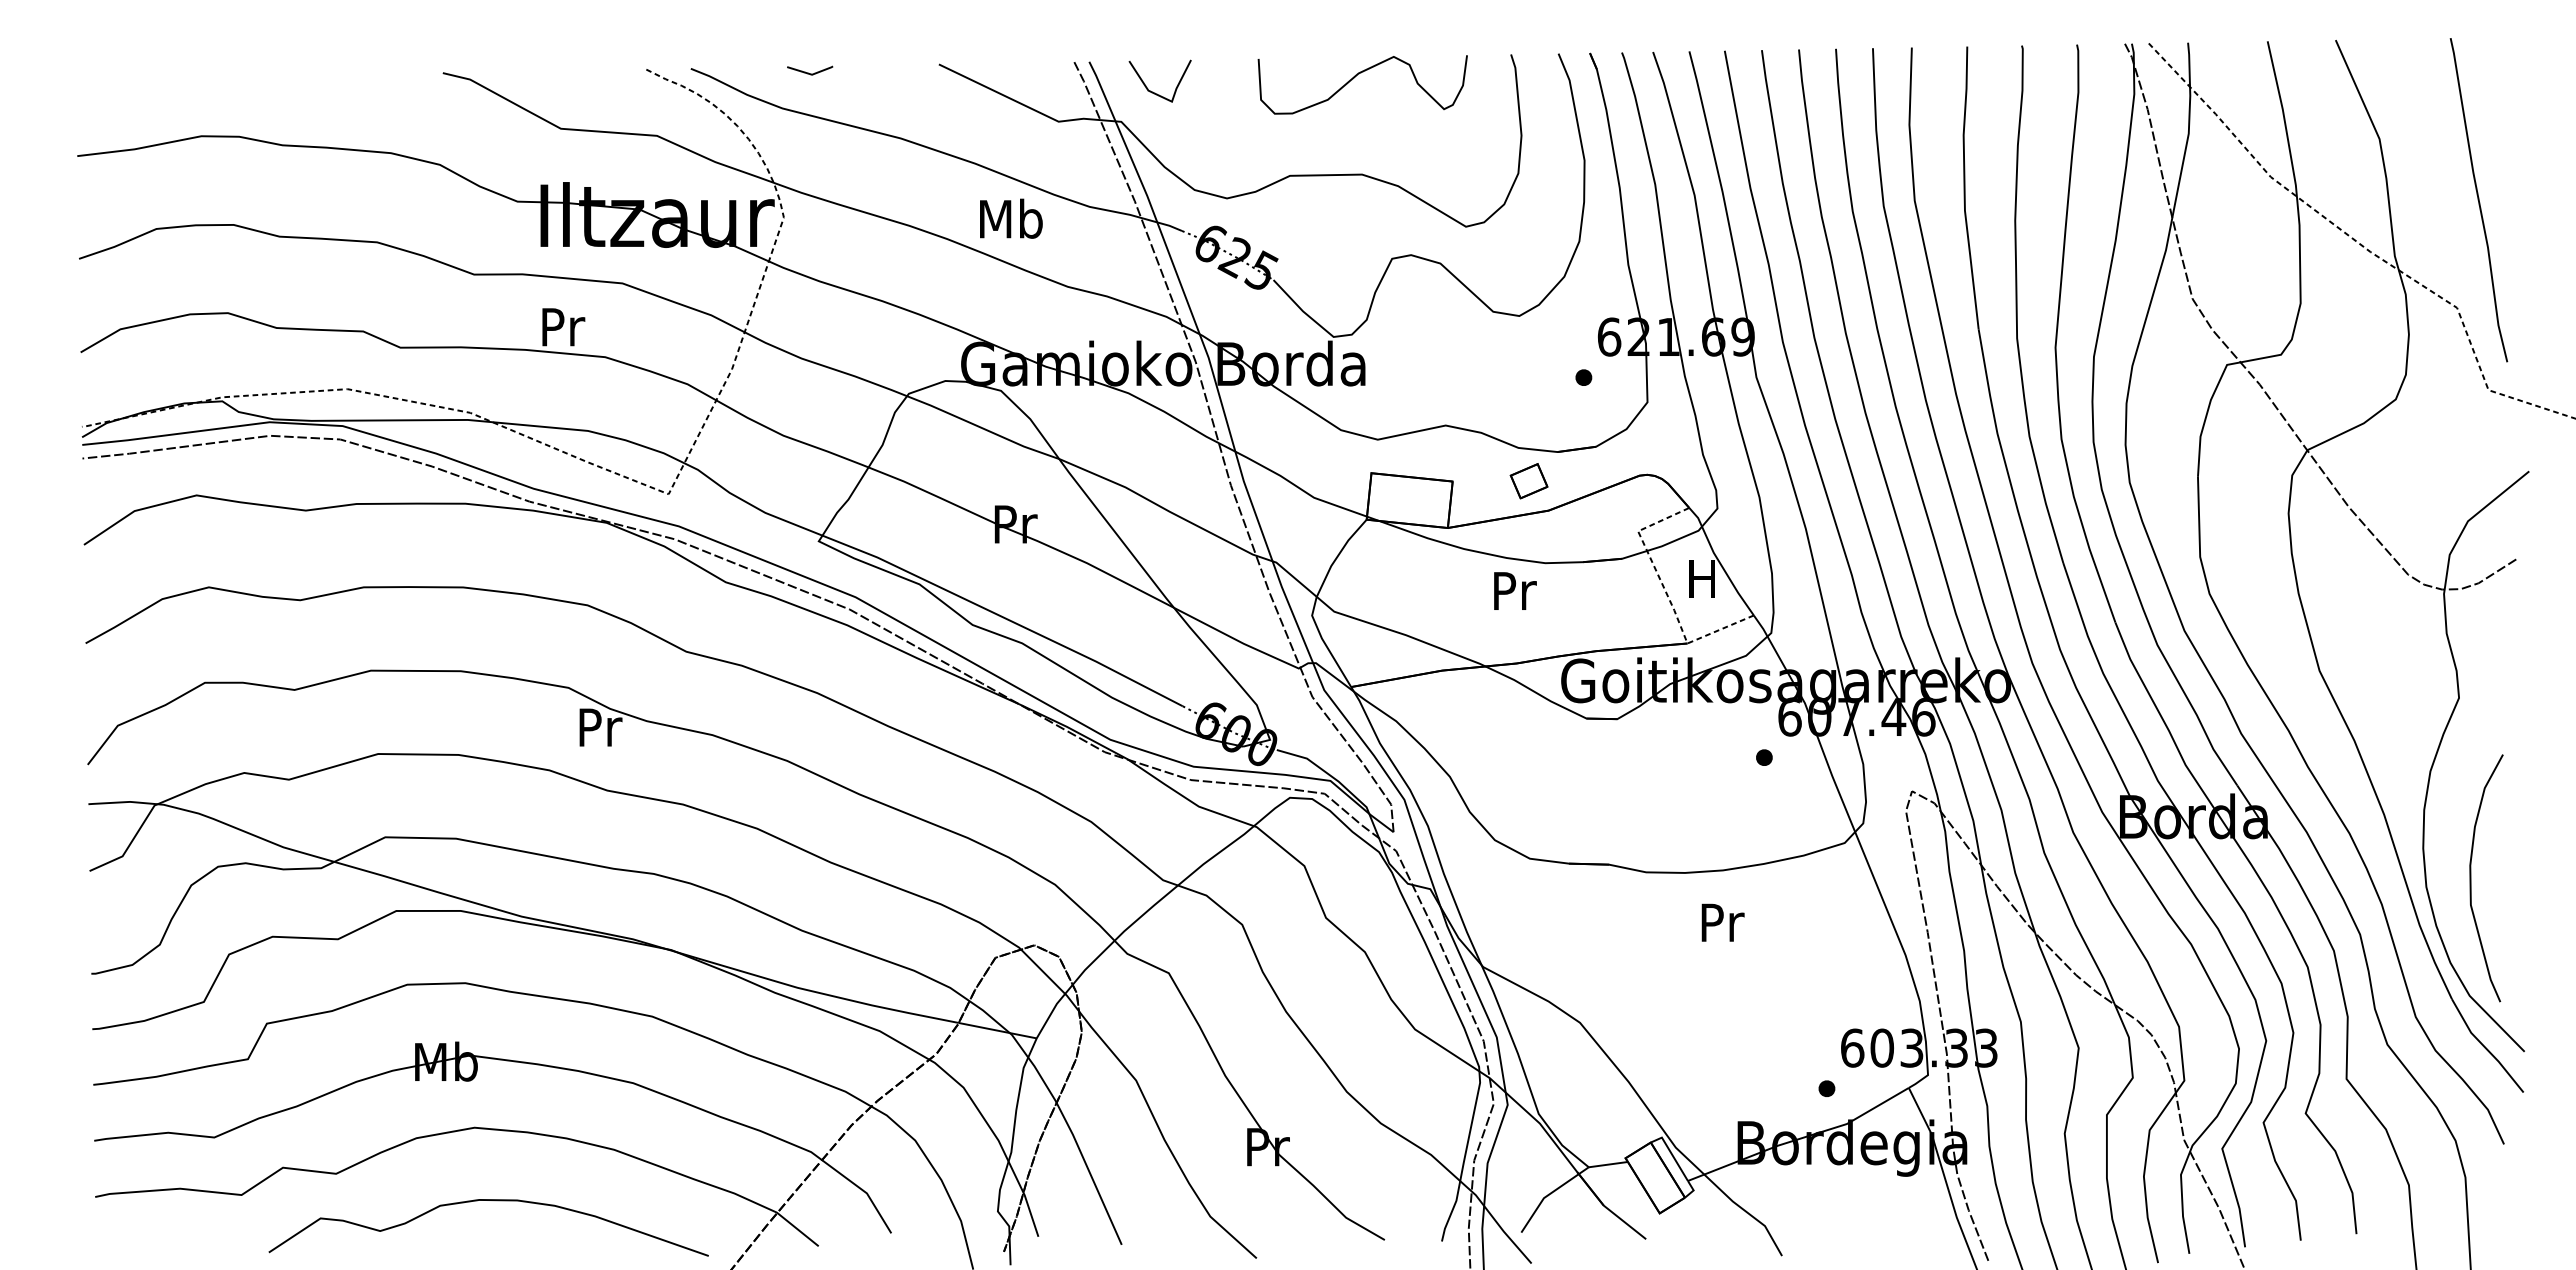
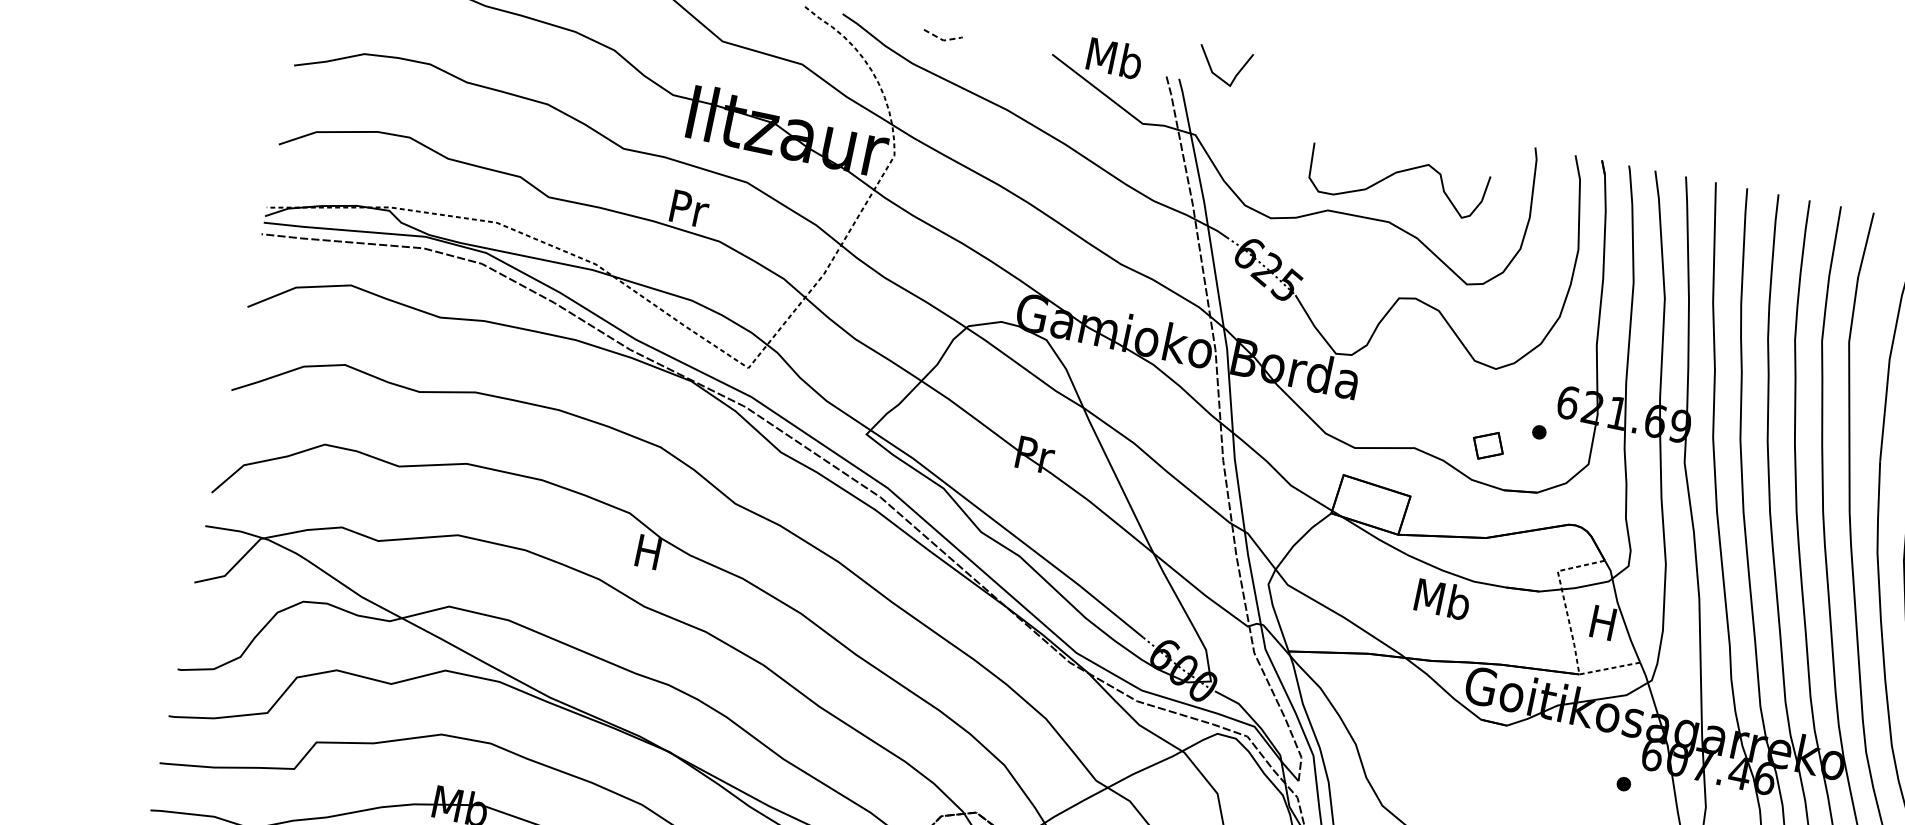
line: (812, 74) -> (943, 40), solid -> dashed
curve: (1355, 77) -> (1392, 175), moved
line: (1155, 92) -> (1217, 75), moved
text: (1011, 218) -> (1115, 58), moved
part: (1528, 481) -> (1487, 445), moved
text: (1513, 590) -> (1442, 598), Pr -> Mb
text: (600, 727) -> (649, 552), Pr -> H

